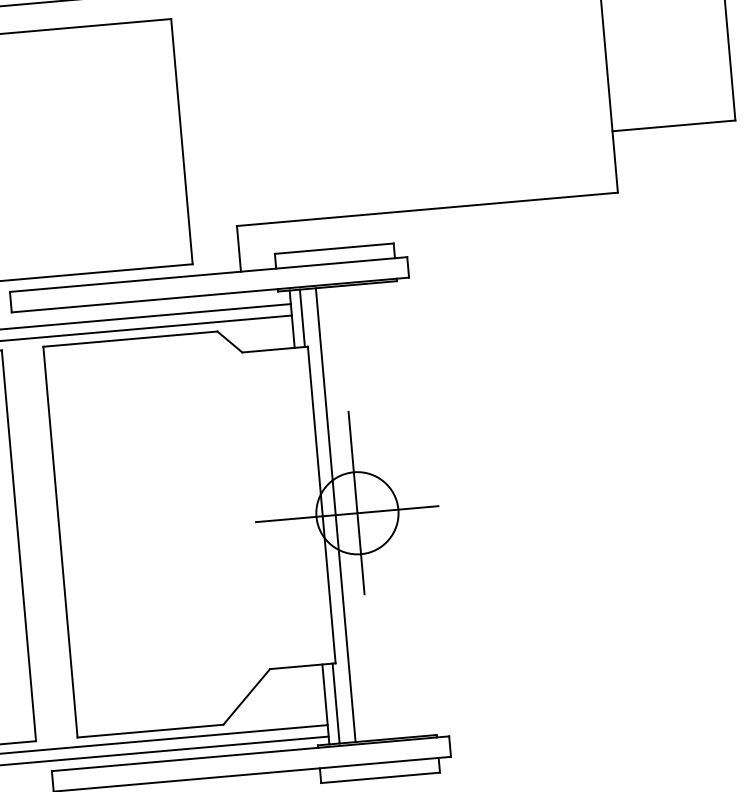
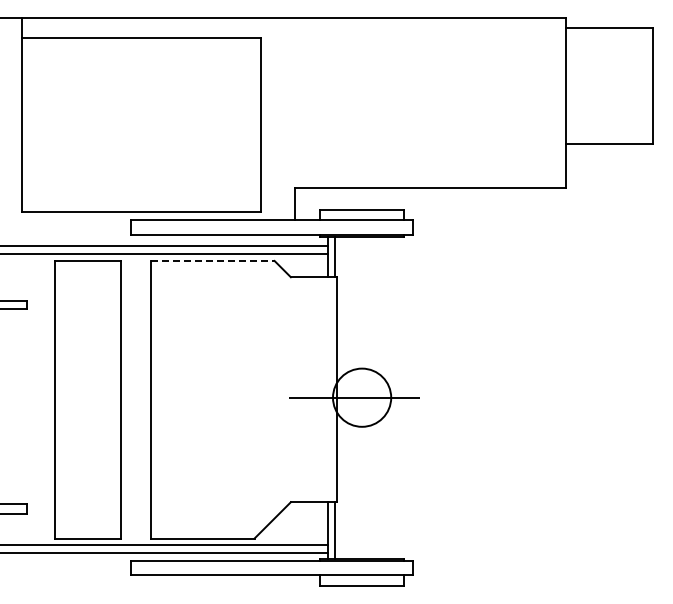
line: (129, 338) -> (212, 260), solid -> dashed
line: (357, 512) -> (362, 397), removed
line: (335, 514) -> (346, 397), removed

